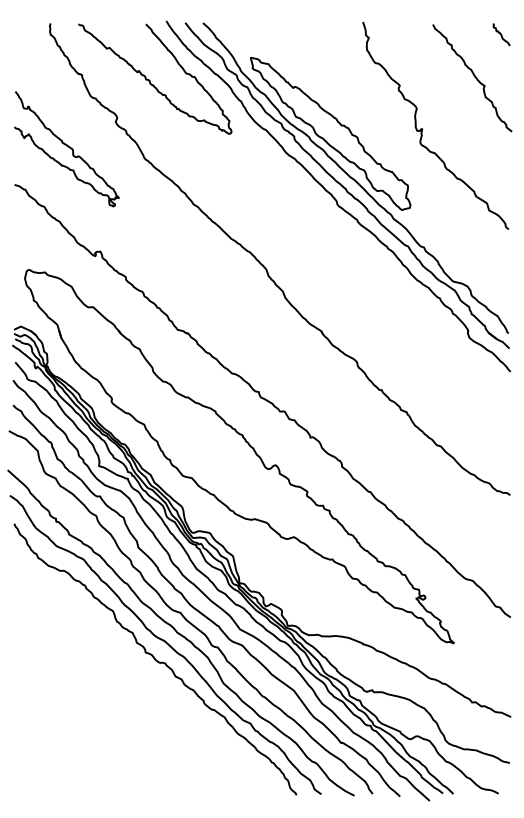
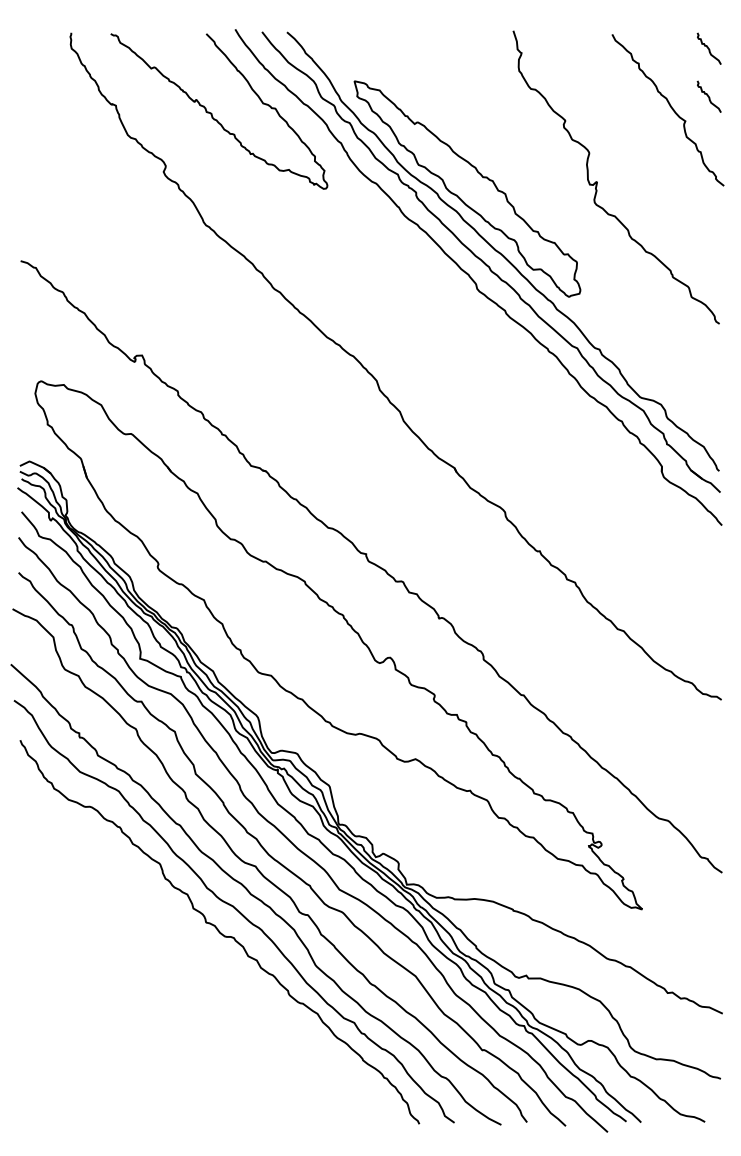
curve: (501, 68) -> (708, 96), added
curve: (68, 146) -> (96, 207), removed

